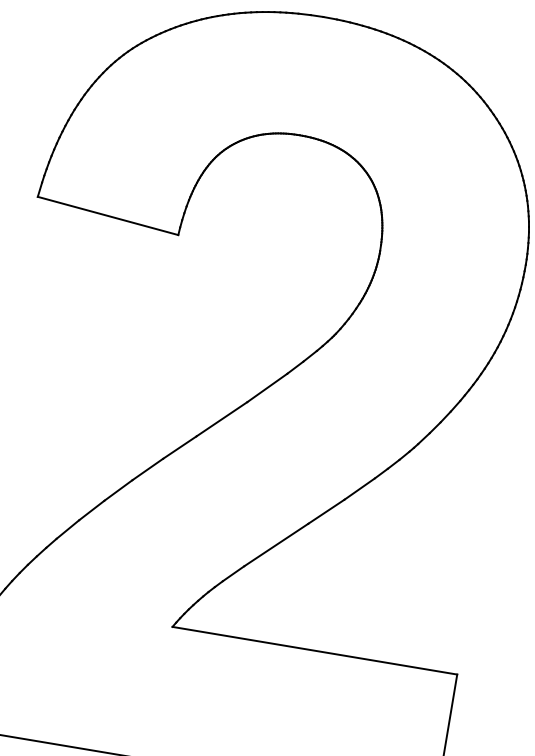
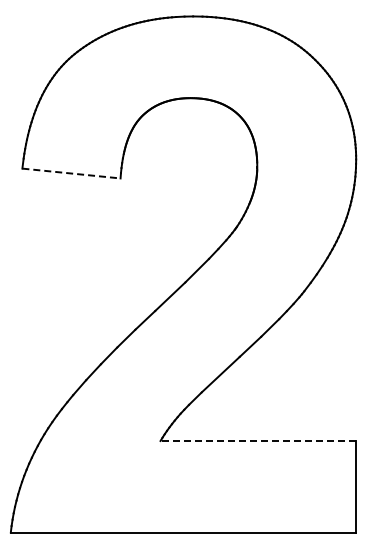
line: (108, 215) -> (71, 173), solid -> dashed
line: (314, 651) -> (258, 441), solid -> dashed

